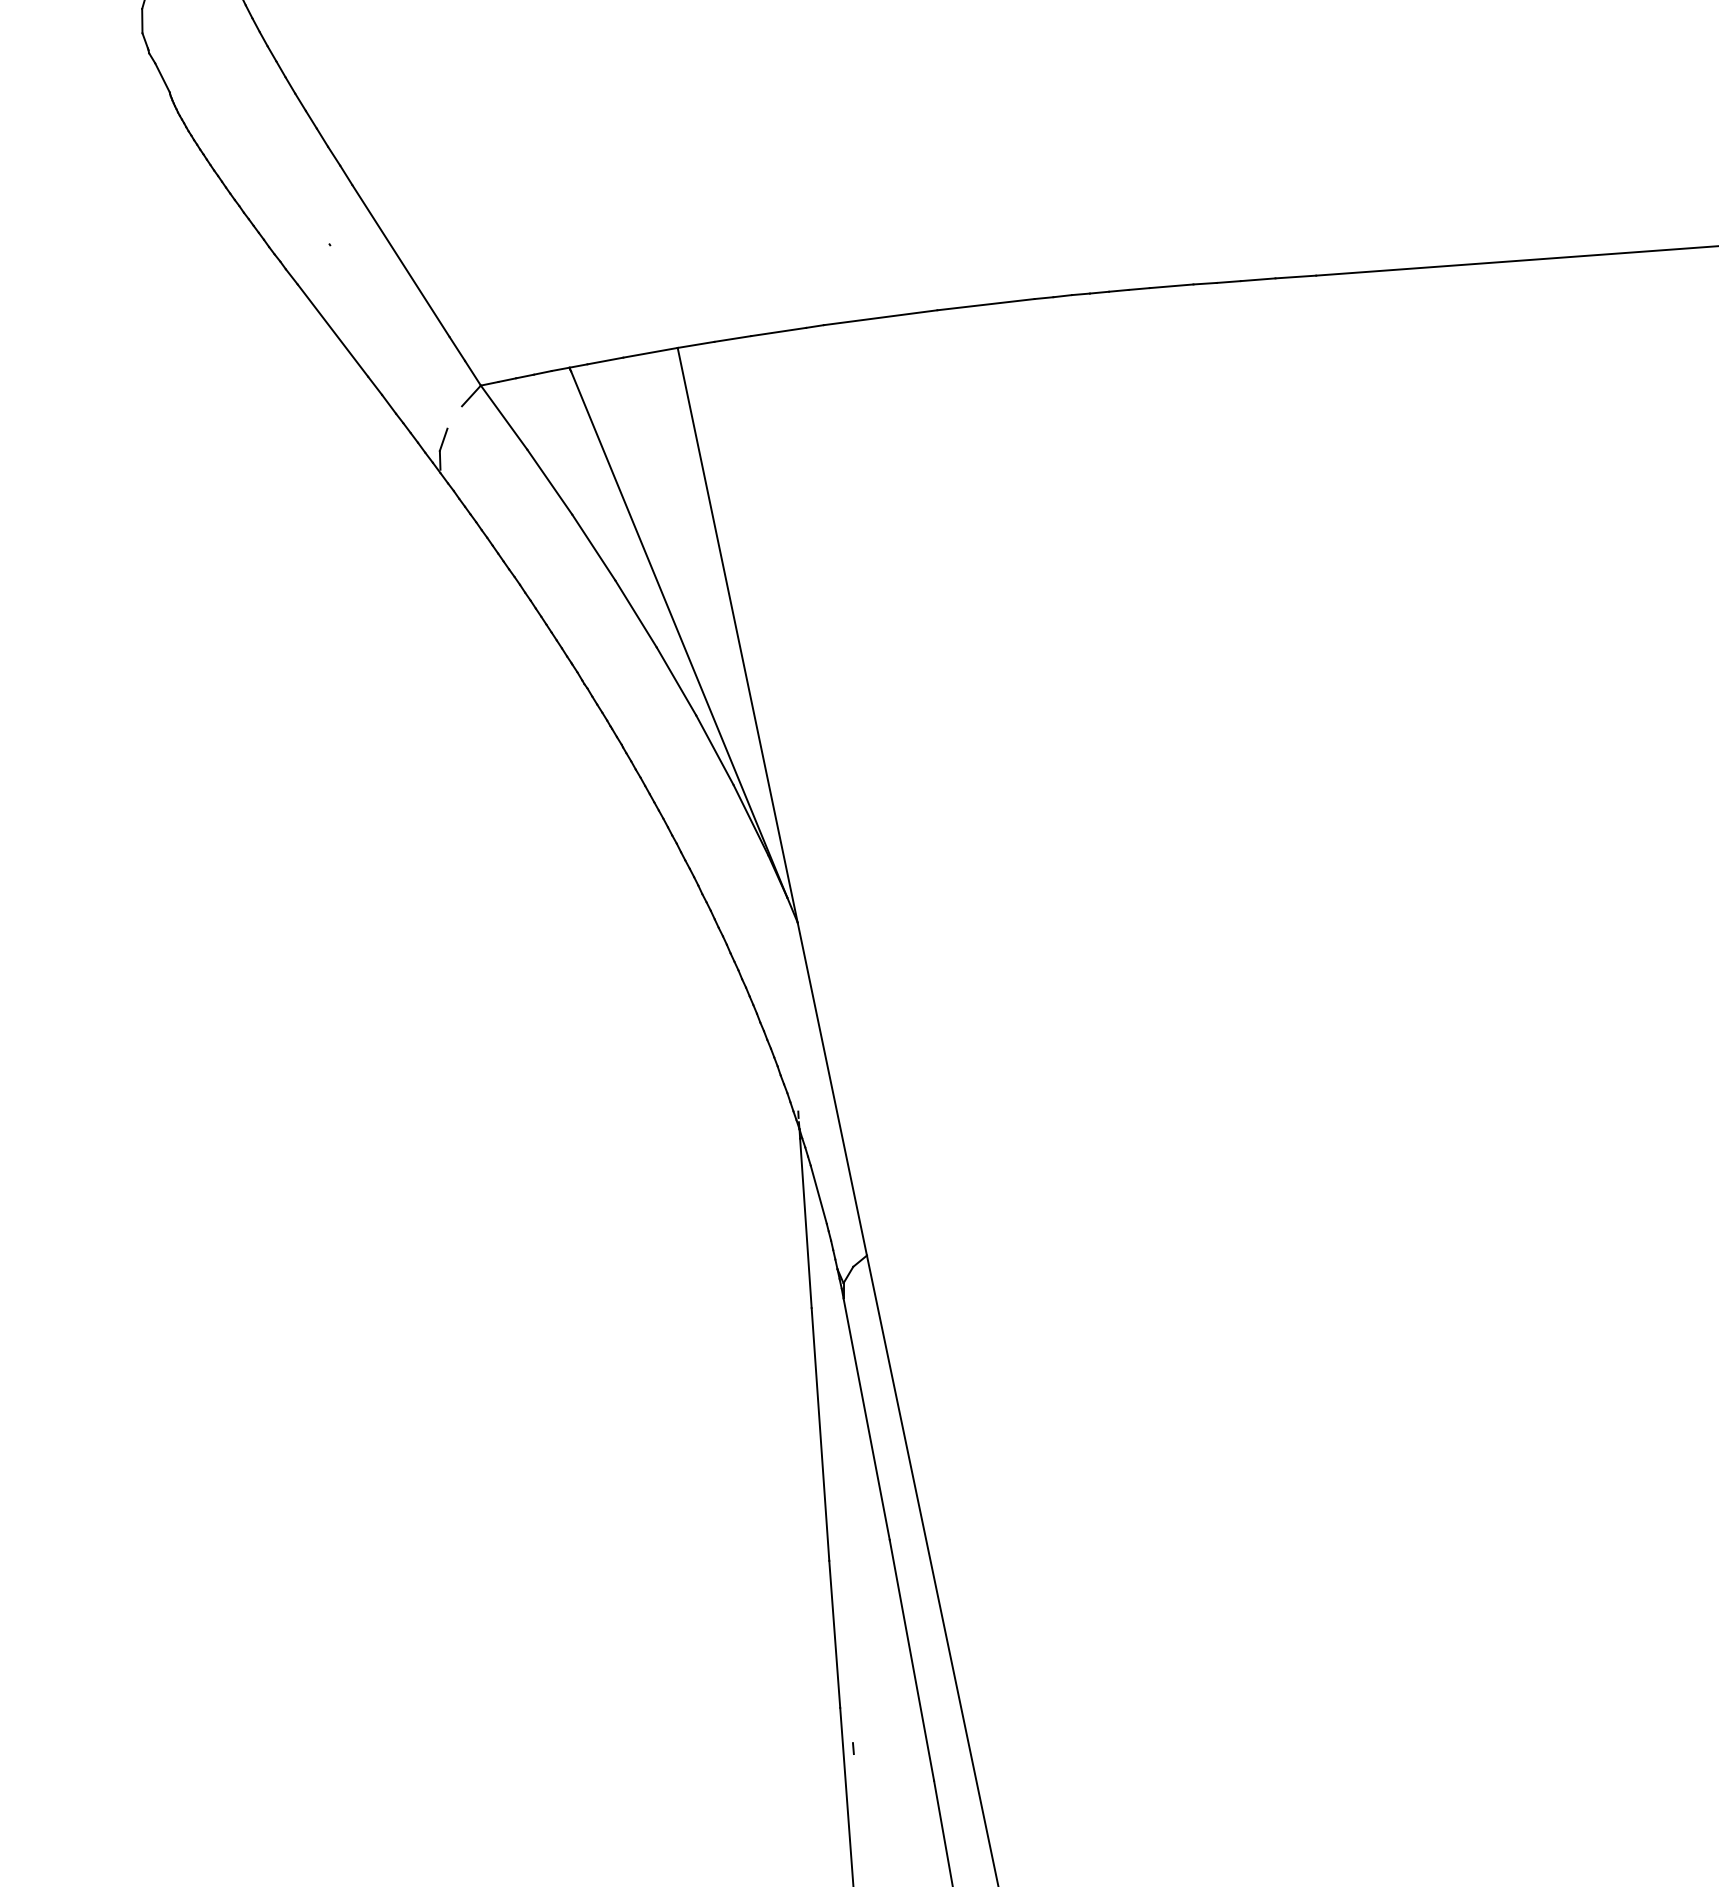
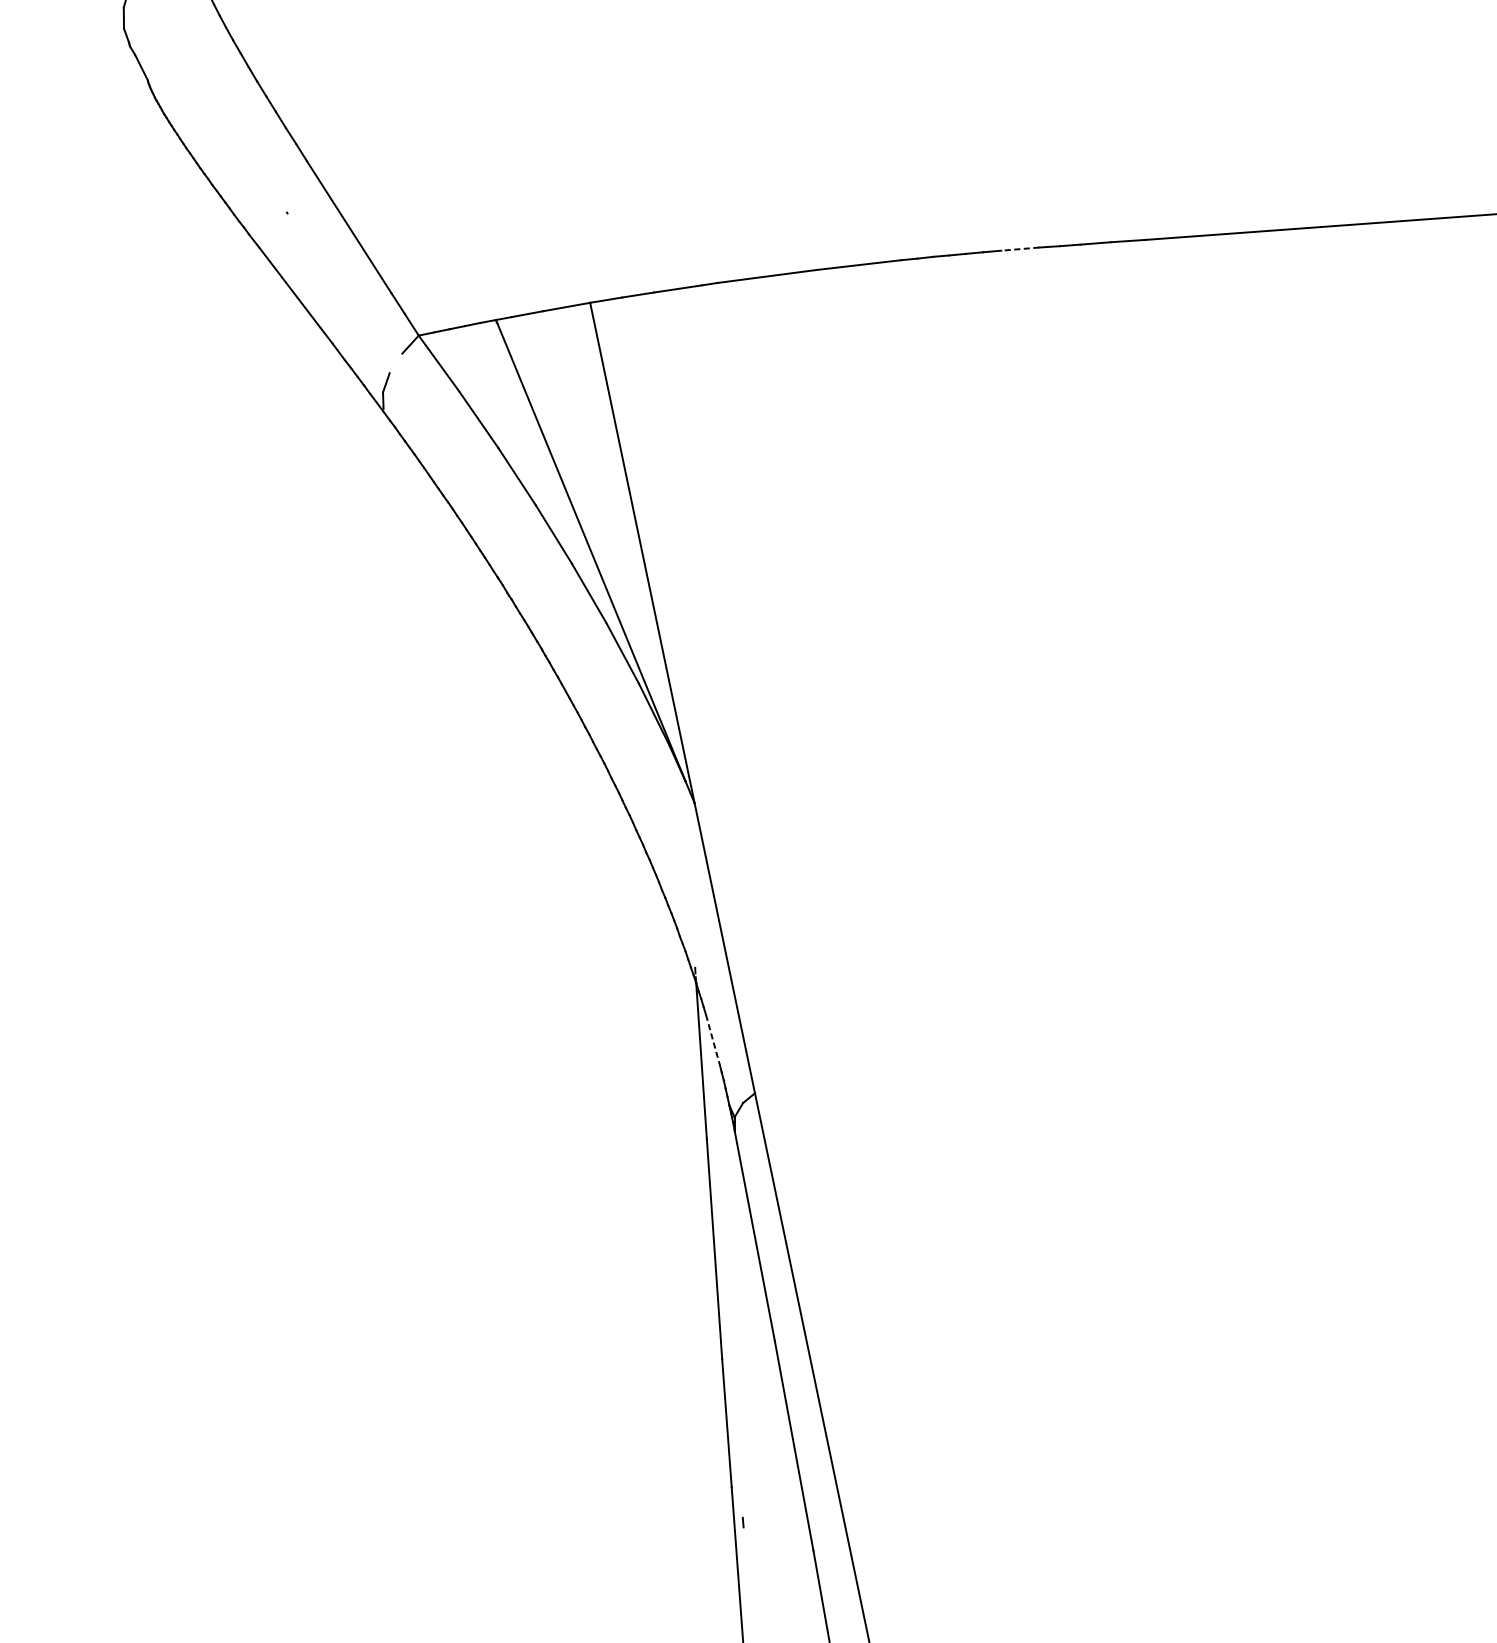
line: (1171, 286) -> (1020, 249), solid -> dashed
line: (818, 1195) -> (712, 1040), solid -> dashed

